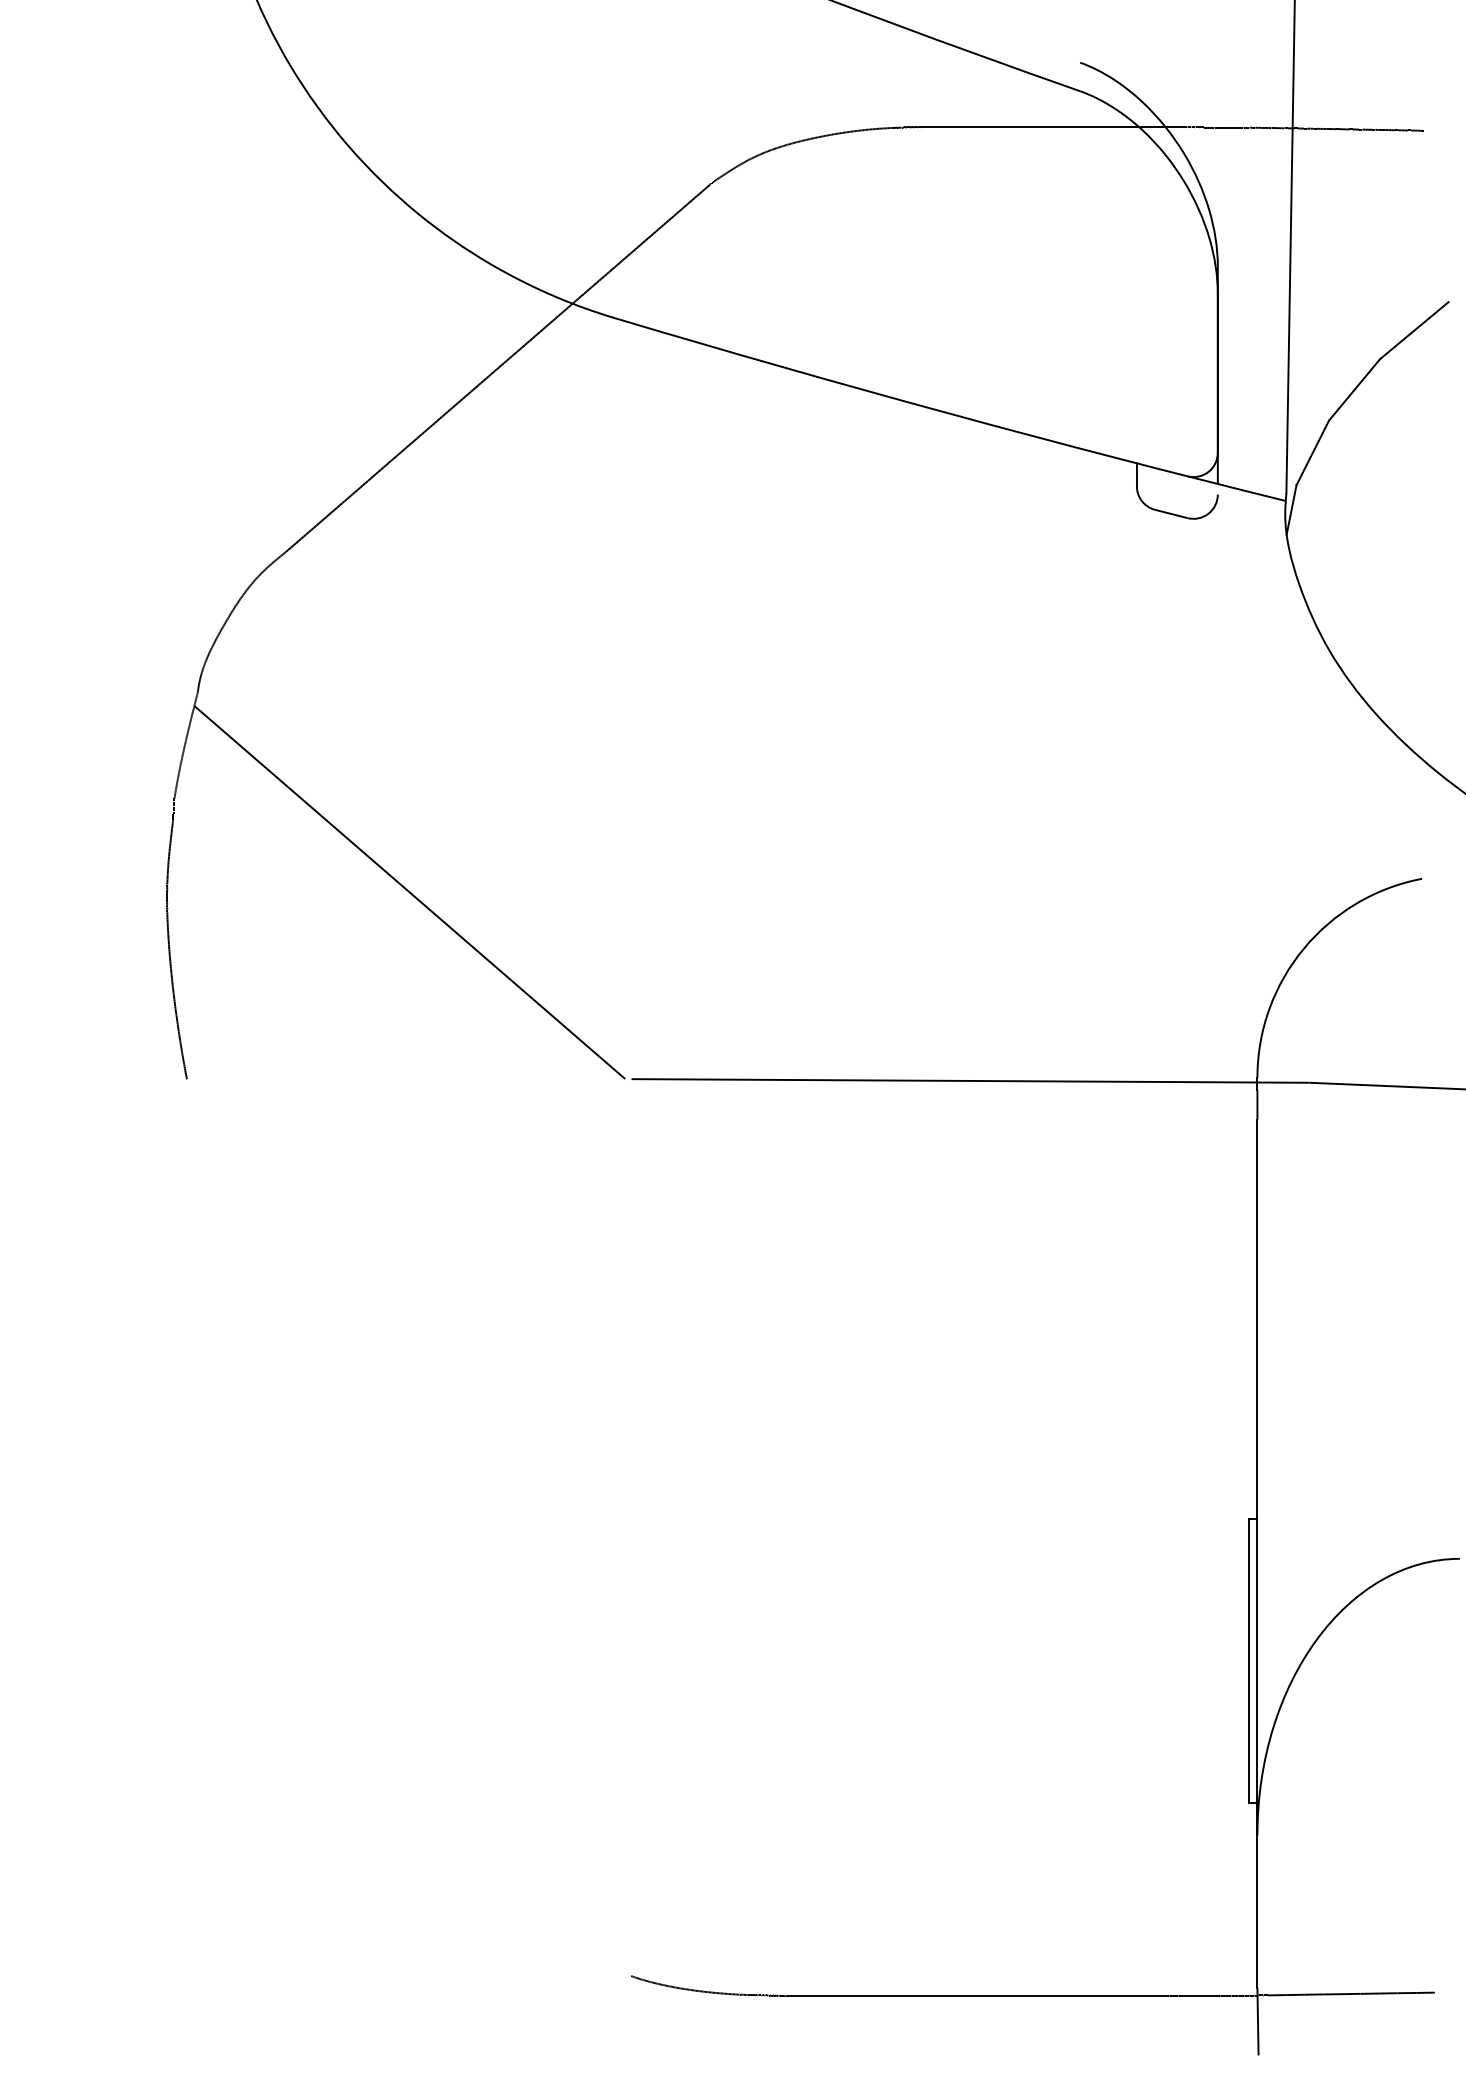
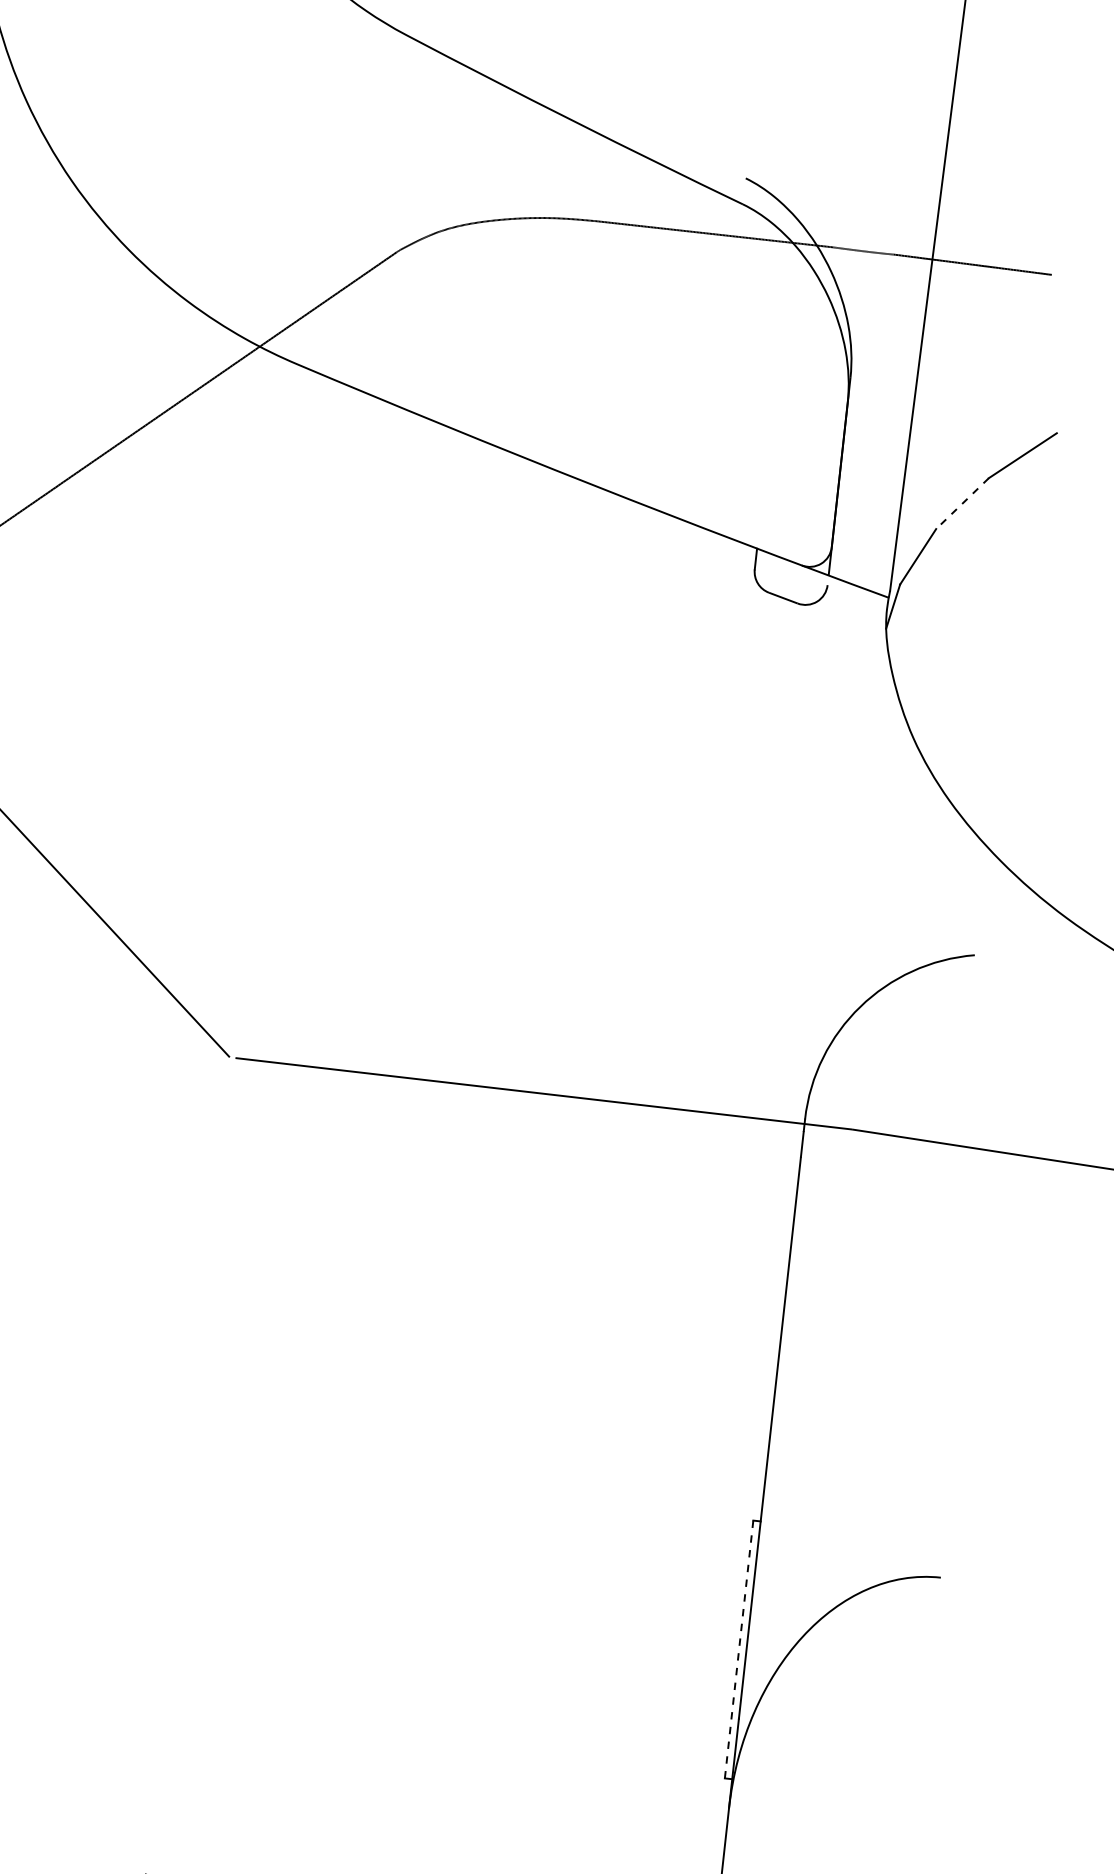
line: (1354, 389) -> (962, 503), solid -> dashed
line: (1249, 1661) -> (739, 1649), solid -> dashed

